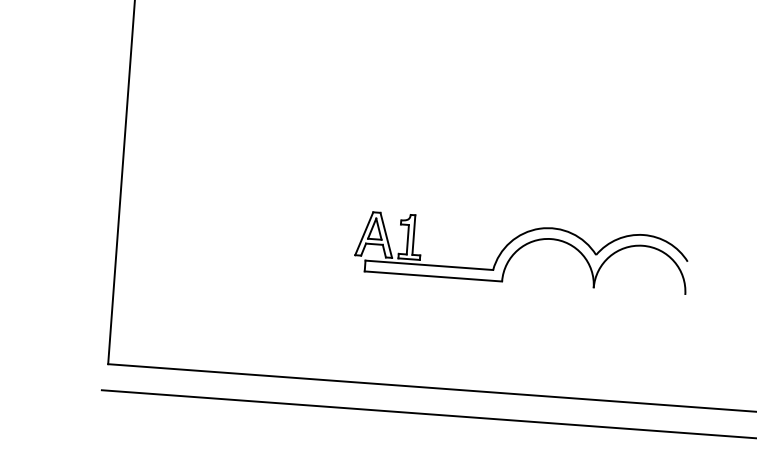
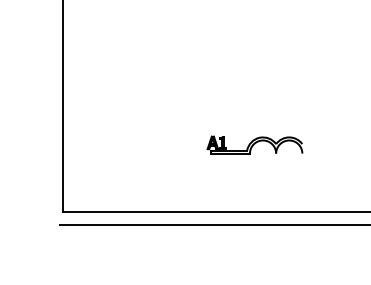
part: (521, 251) -> (254, 144), size x0.6

